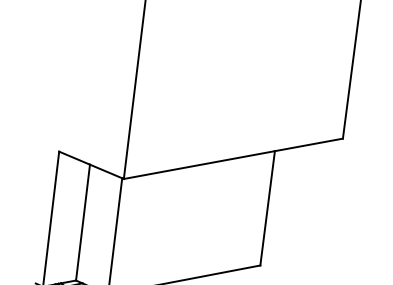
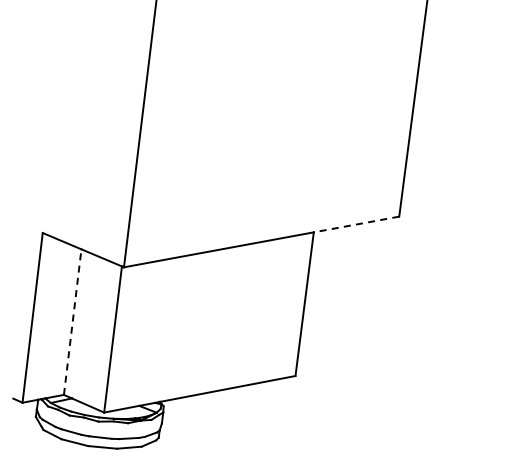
line: (308, 144) -> (356, 224), solid -> dashed
line: (82, 222) -> (72, 321), solid -> dashed

